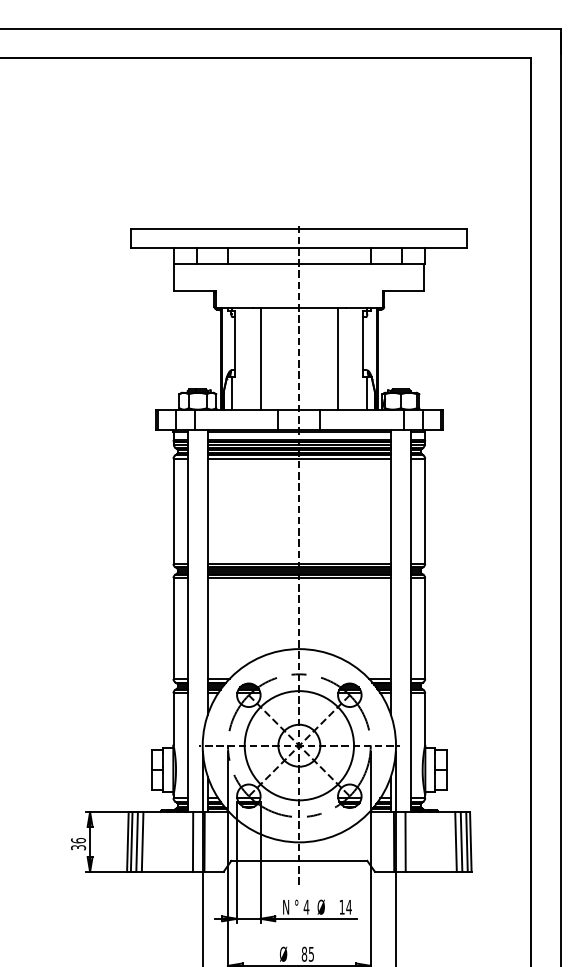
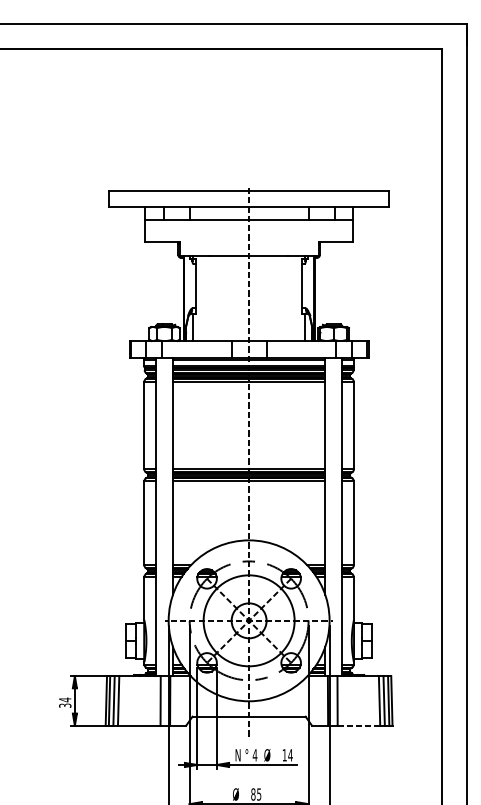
line: (261, 358) -> (217, 298), removed
line: (337, 358) -> (280, 298), removed
text: (78, 840) -> (65, 699), 36 -> 34
line: (431, 871) -> (359, 725), solid -> dashed

